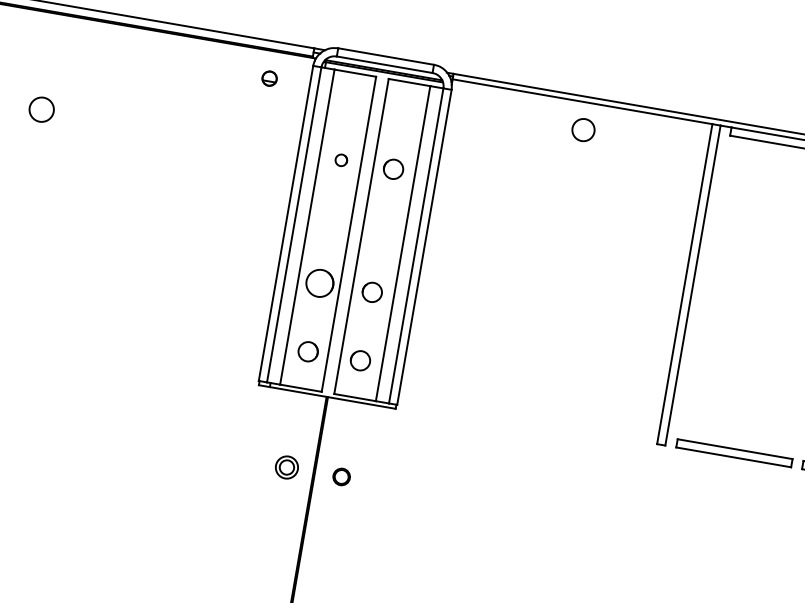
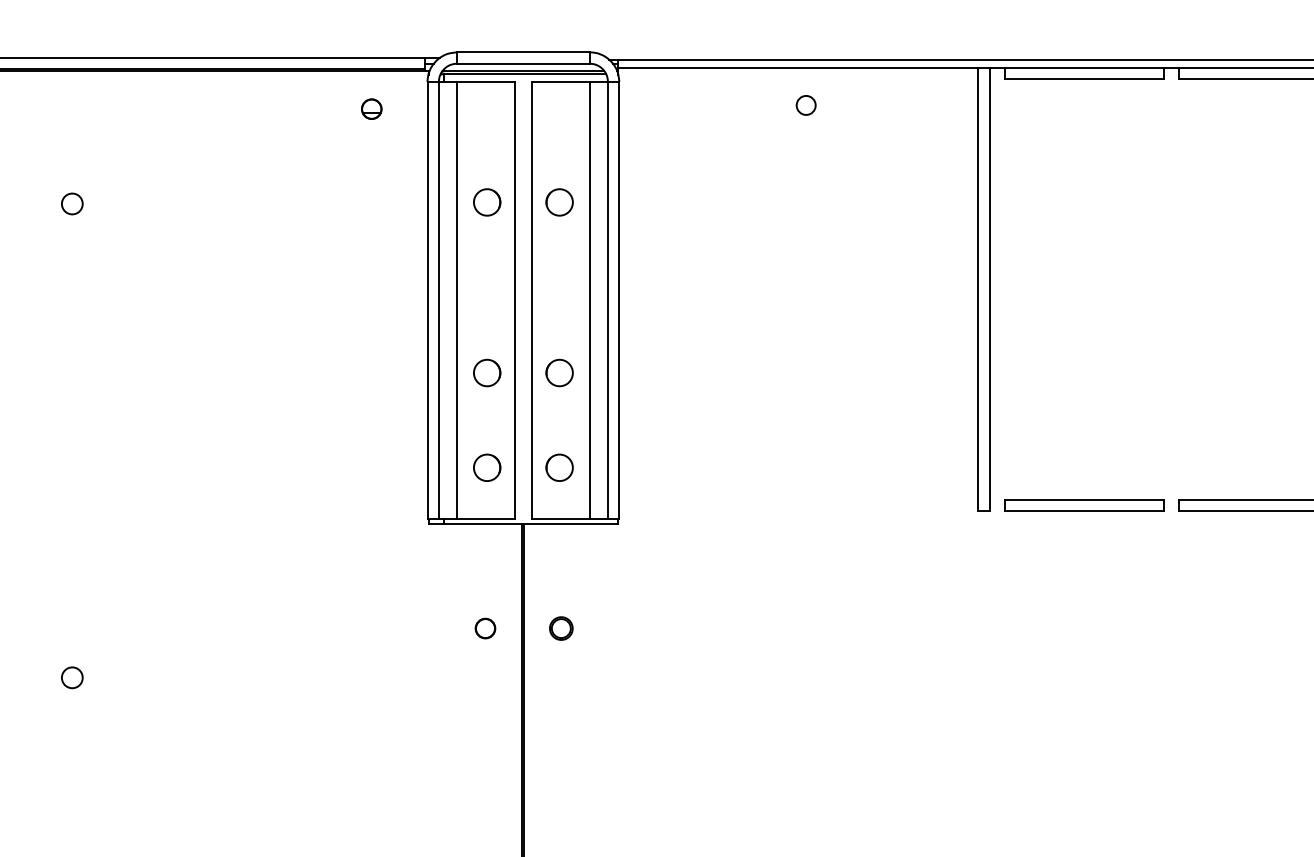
circle: (41, 109) -> (72, 203), size x0.62
circle: (583, 129) -> (805, 104), size x0.62
circle: (341, 160) -> (487, 202), size x1.67
part: (320, 283) -> (487, 372), size x0.71
circle: (286, 467) -> (485, 628), size x0.62

